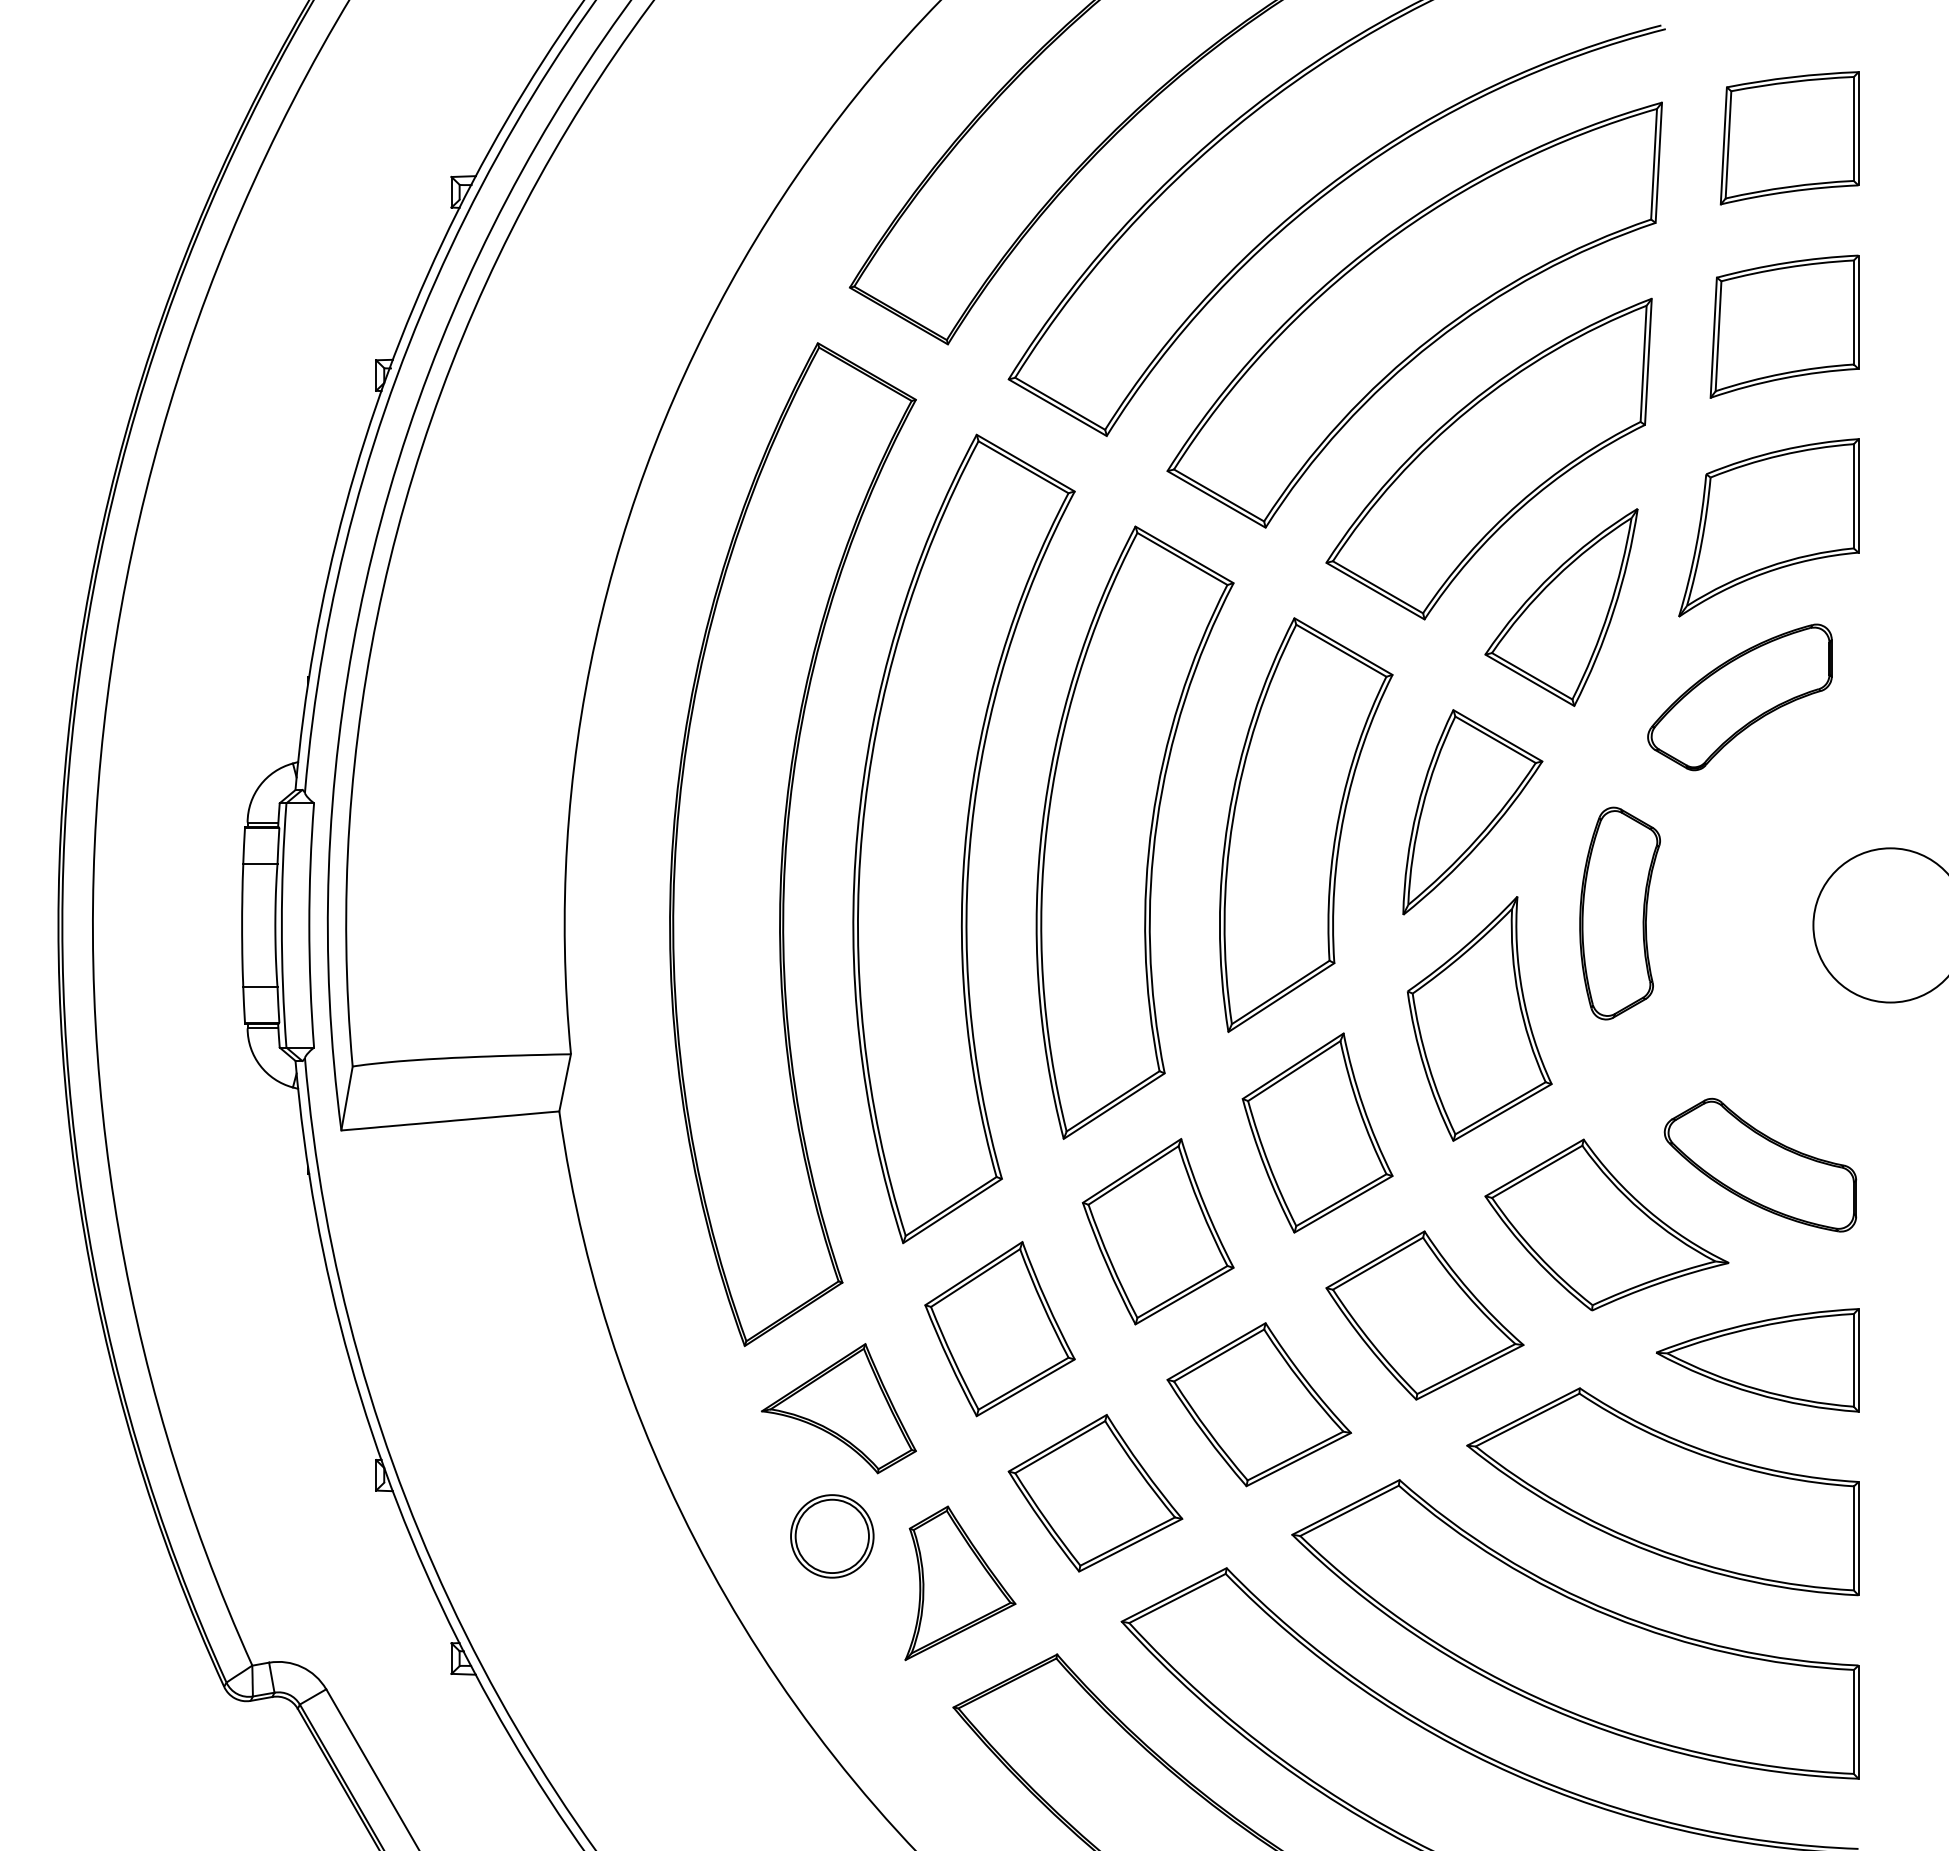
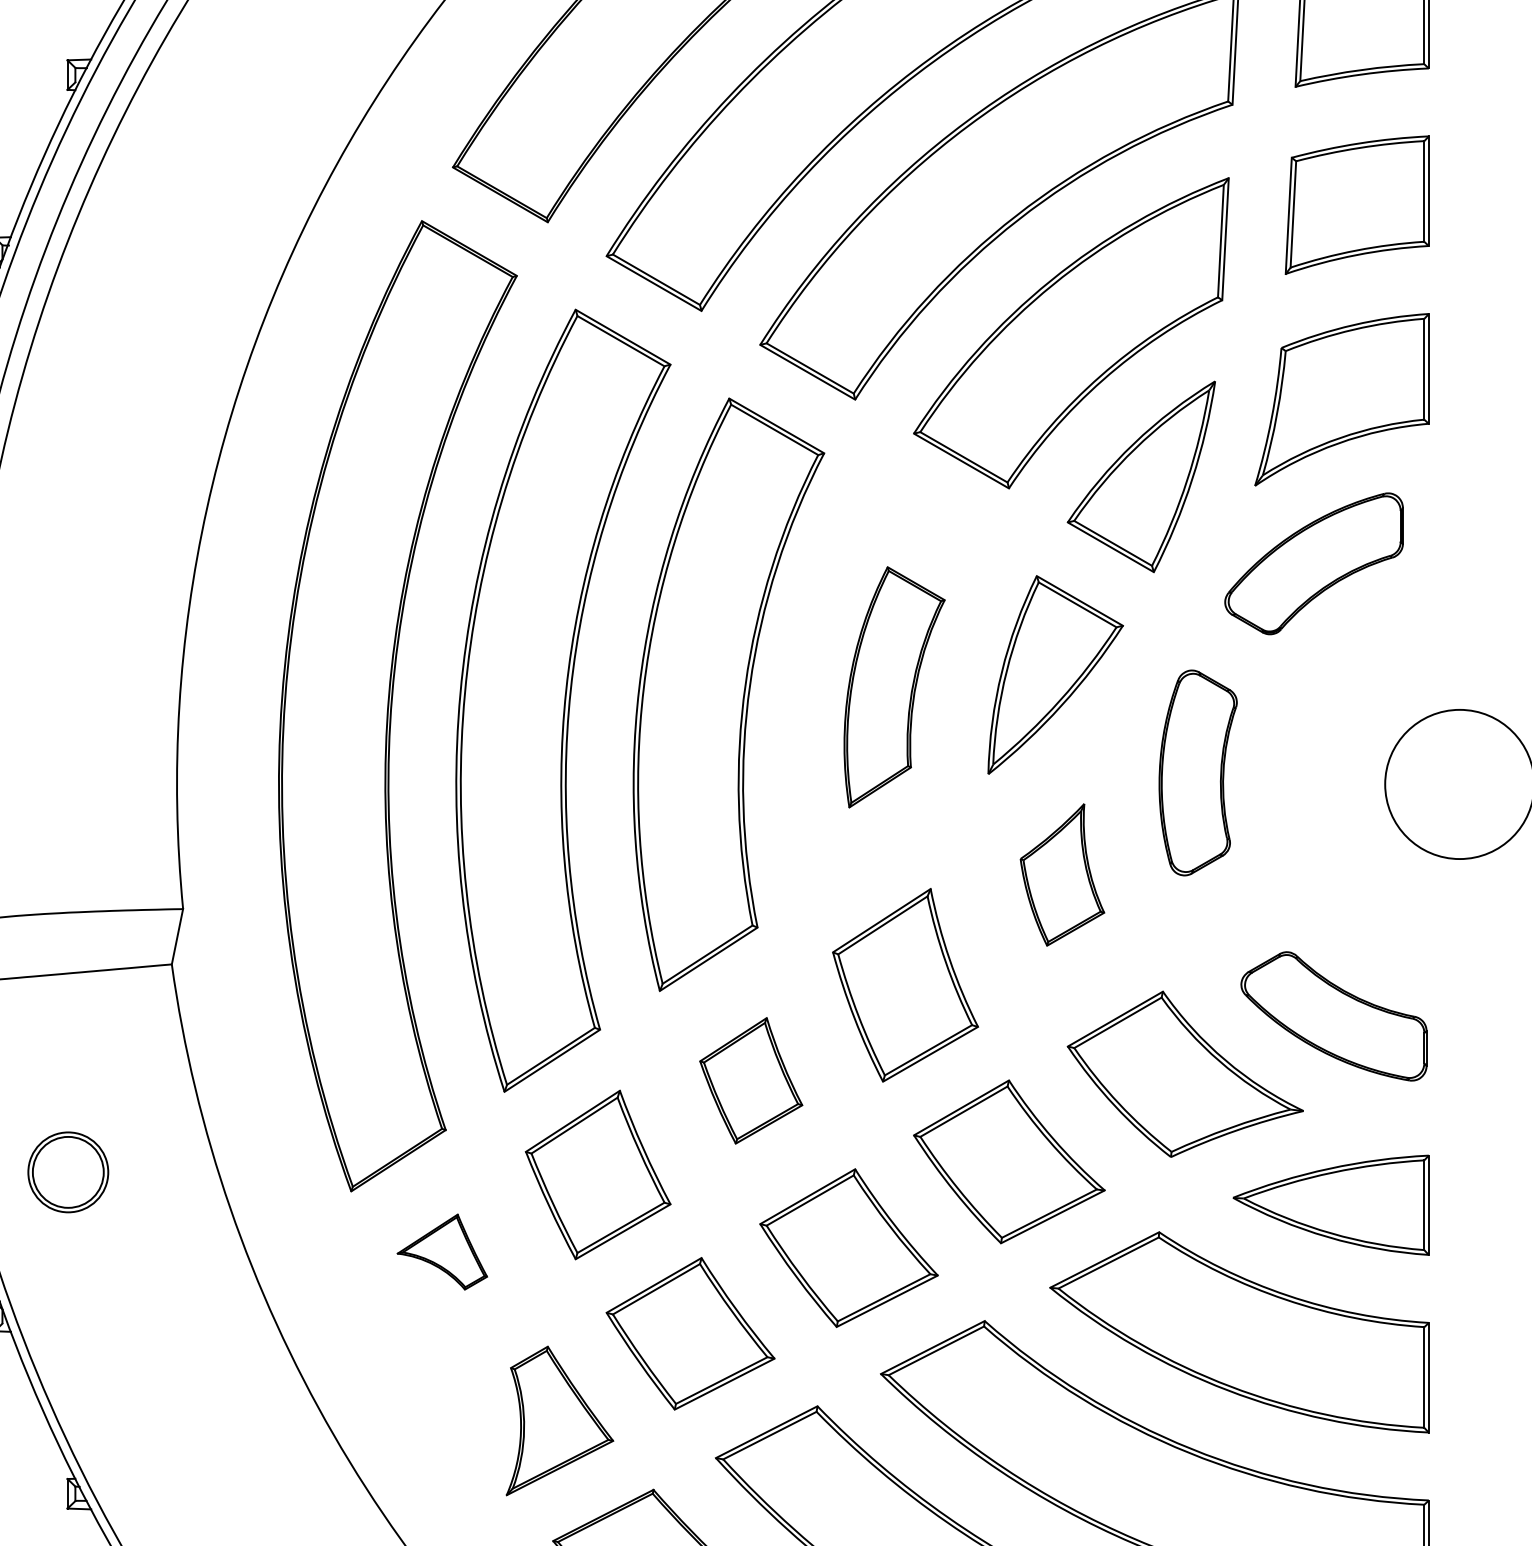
part: (1306, 824) -> (894, 686), size x0.6
part: (1479, 1018) -> (1062, 874), size x0.6
part: (1157, 1231) -> (750, 1080), size x0.7
part: (838, 1408) -> (441, 1251), size x0.6
part: (832, 1536) -> (68, 1172), moved

